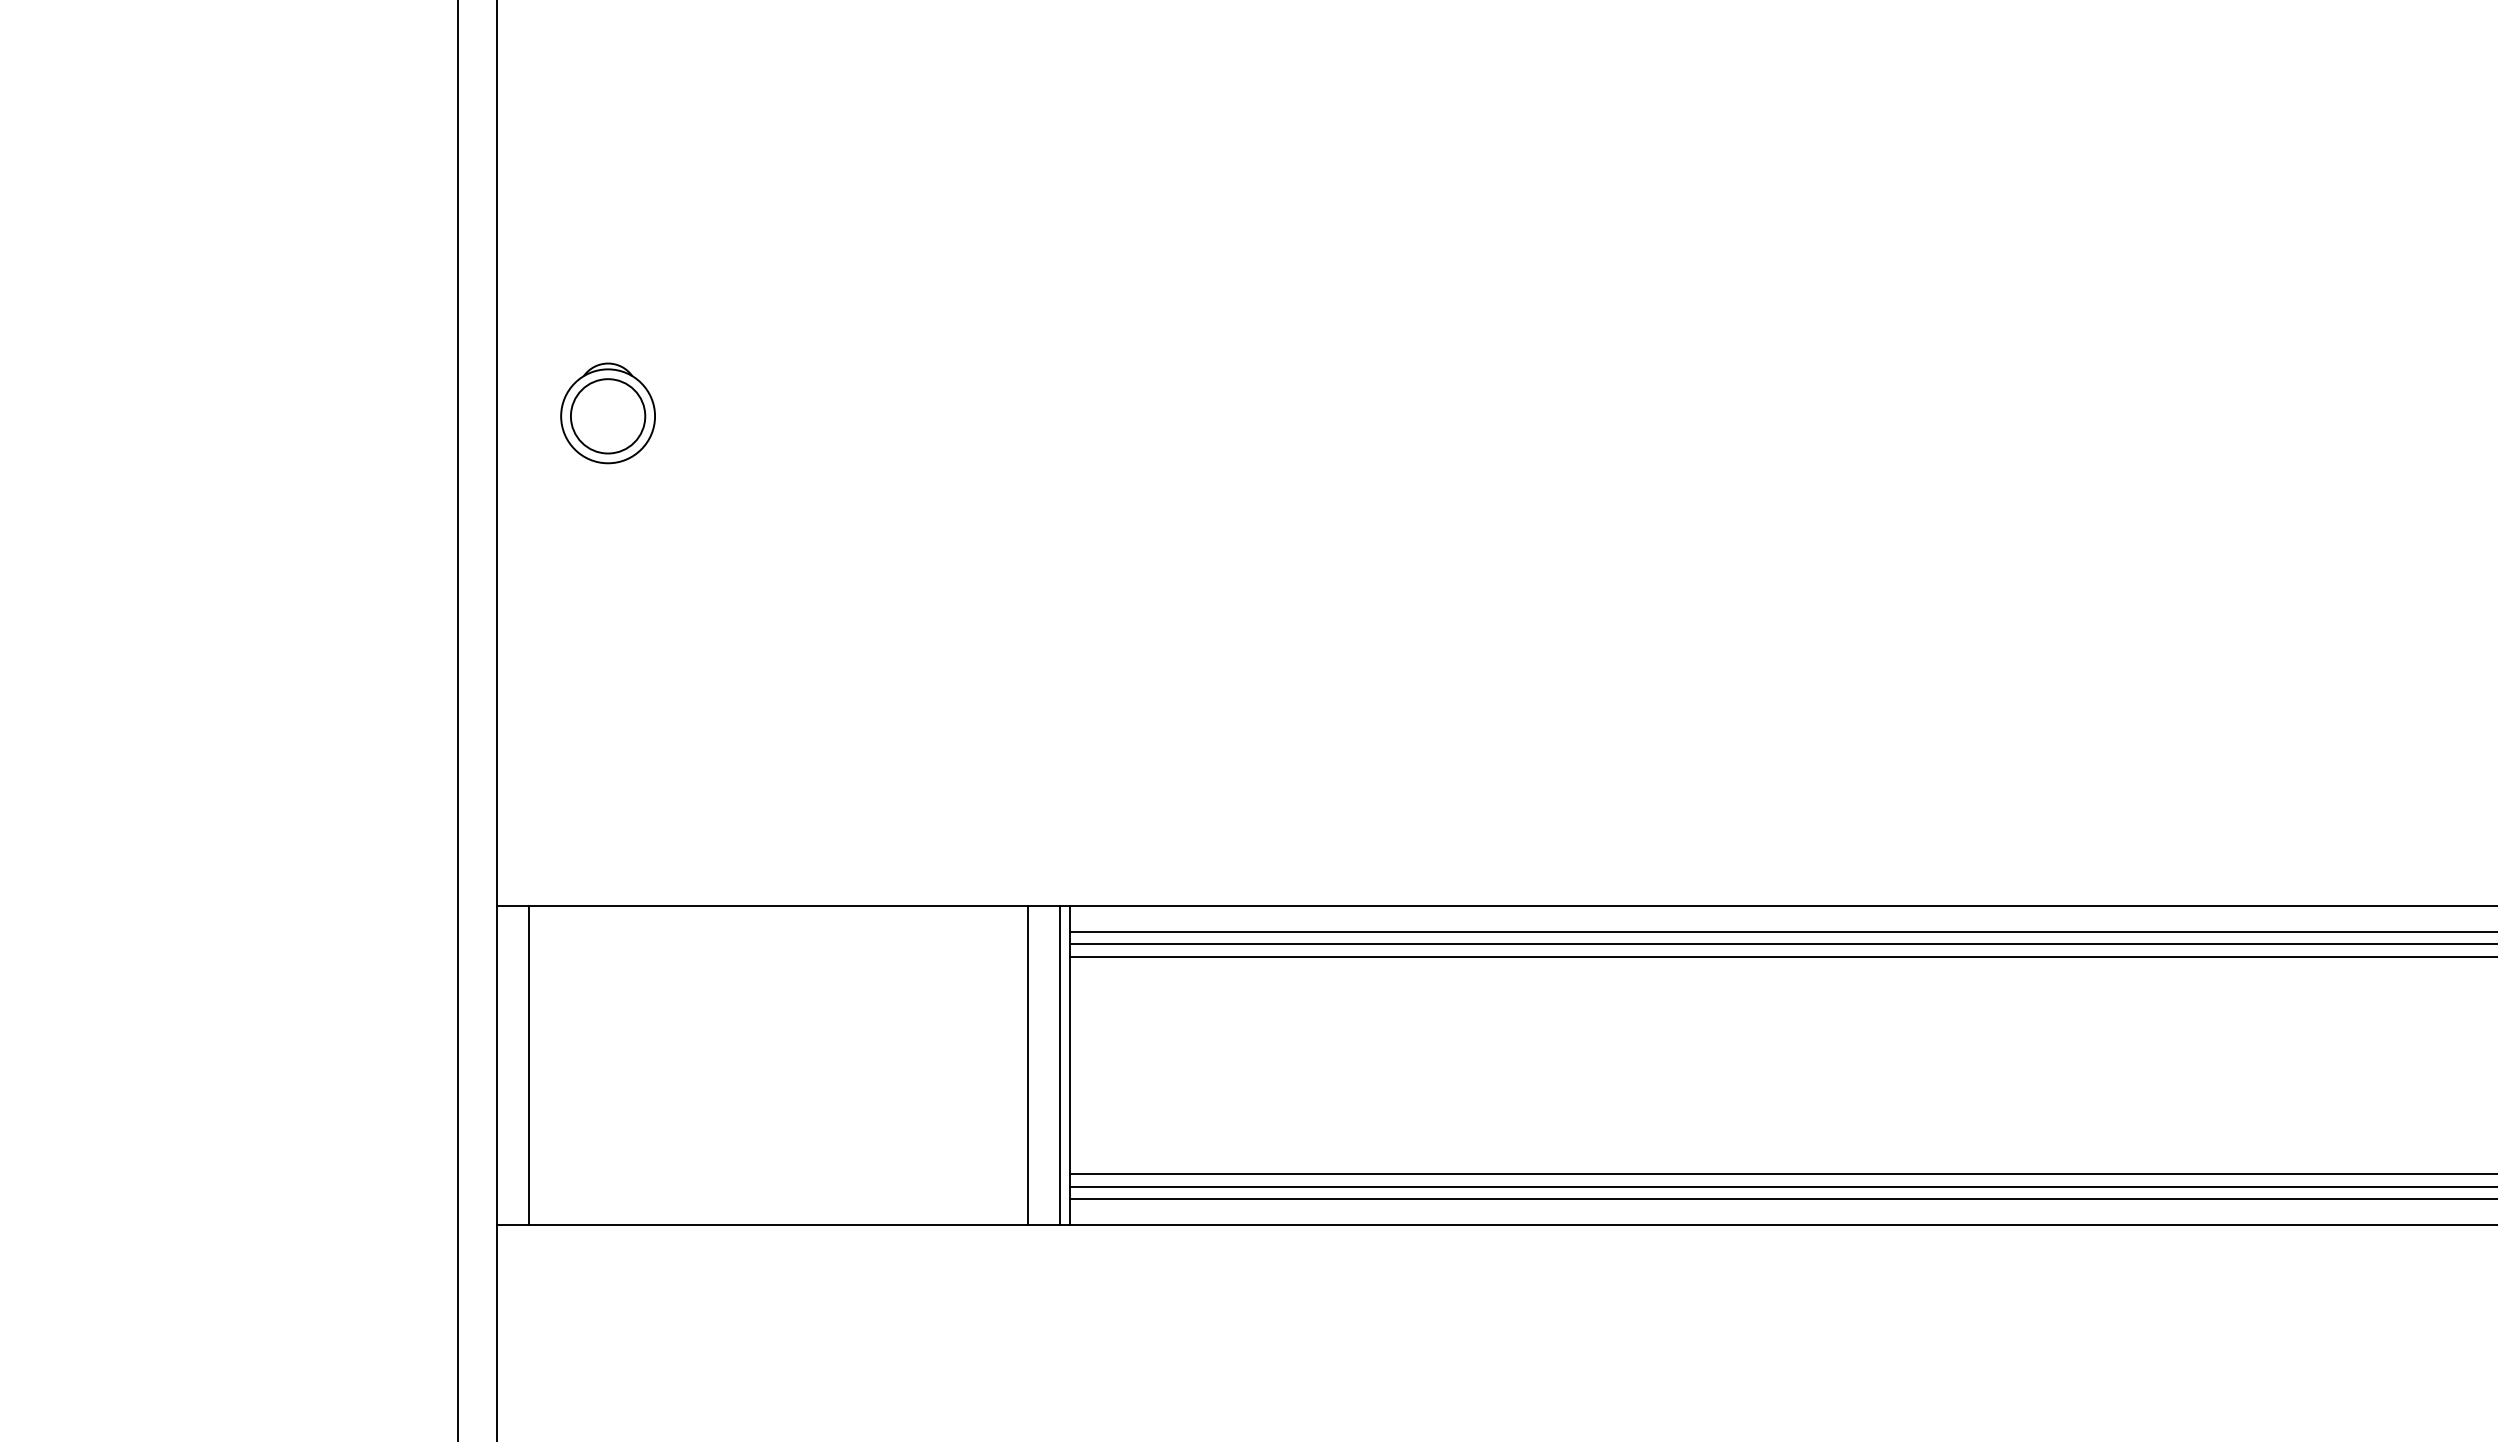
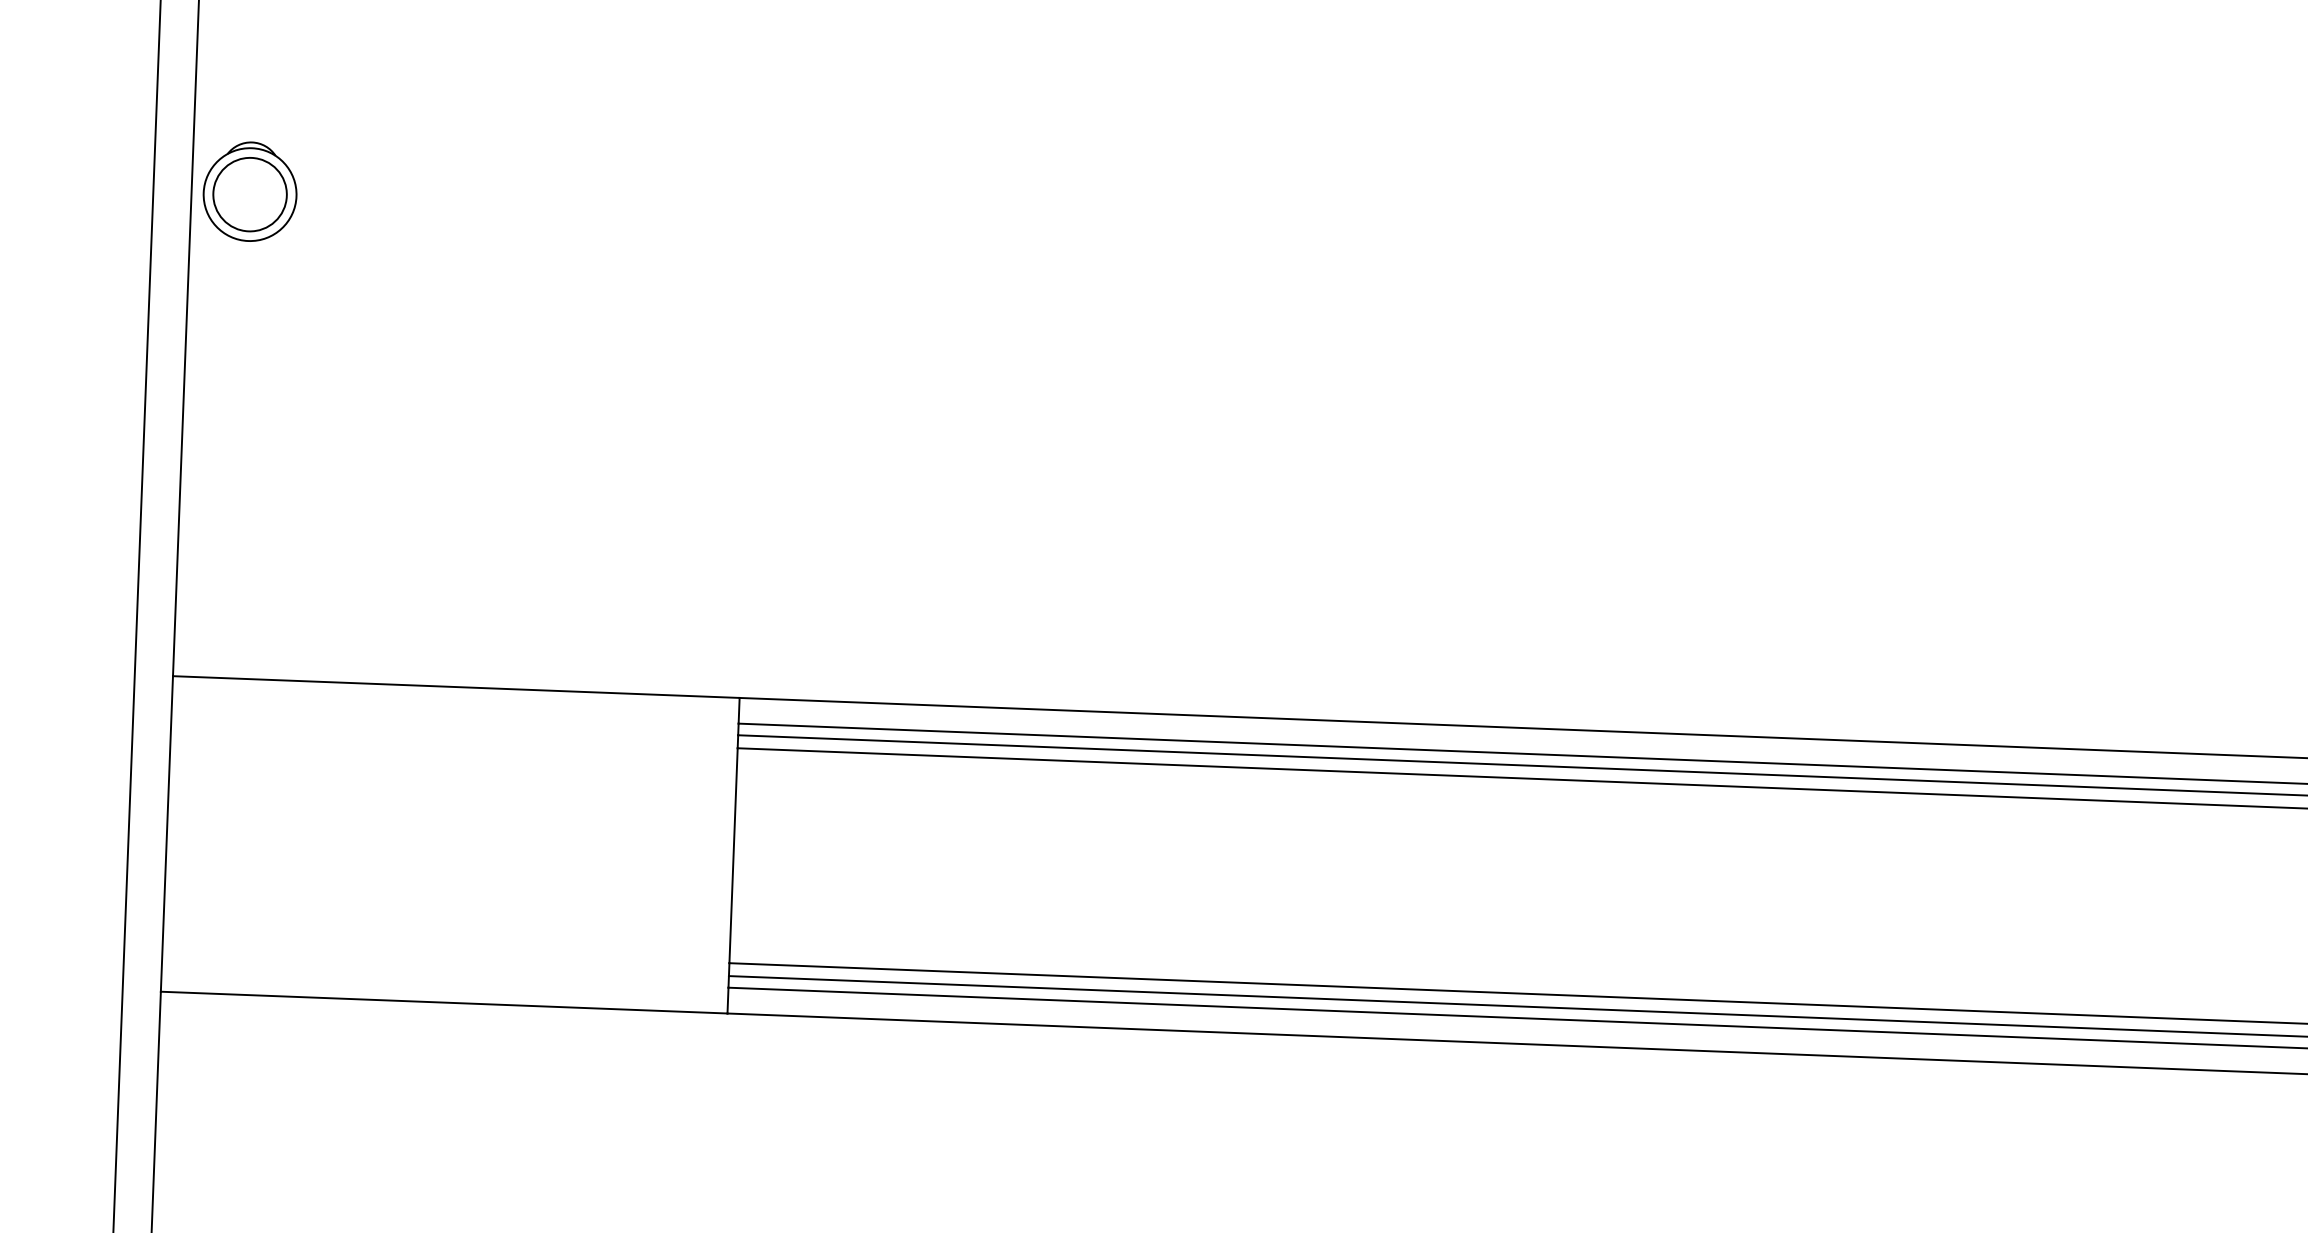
part: (607, 413) -> (249, 191), moved
line: (529, 1065) -> (199, 835), removed
line: (1027, 1065) -> (691, 854), removed
line: (1060, 1065) -> (723, 855), removed

